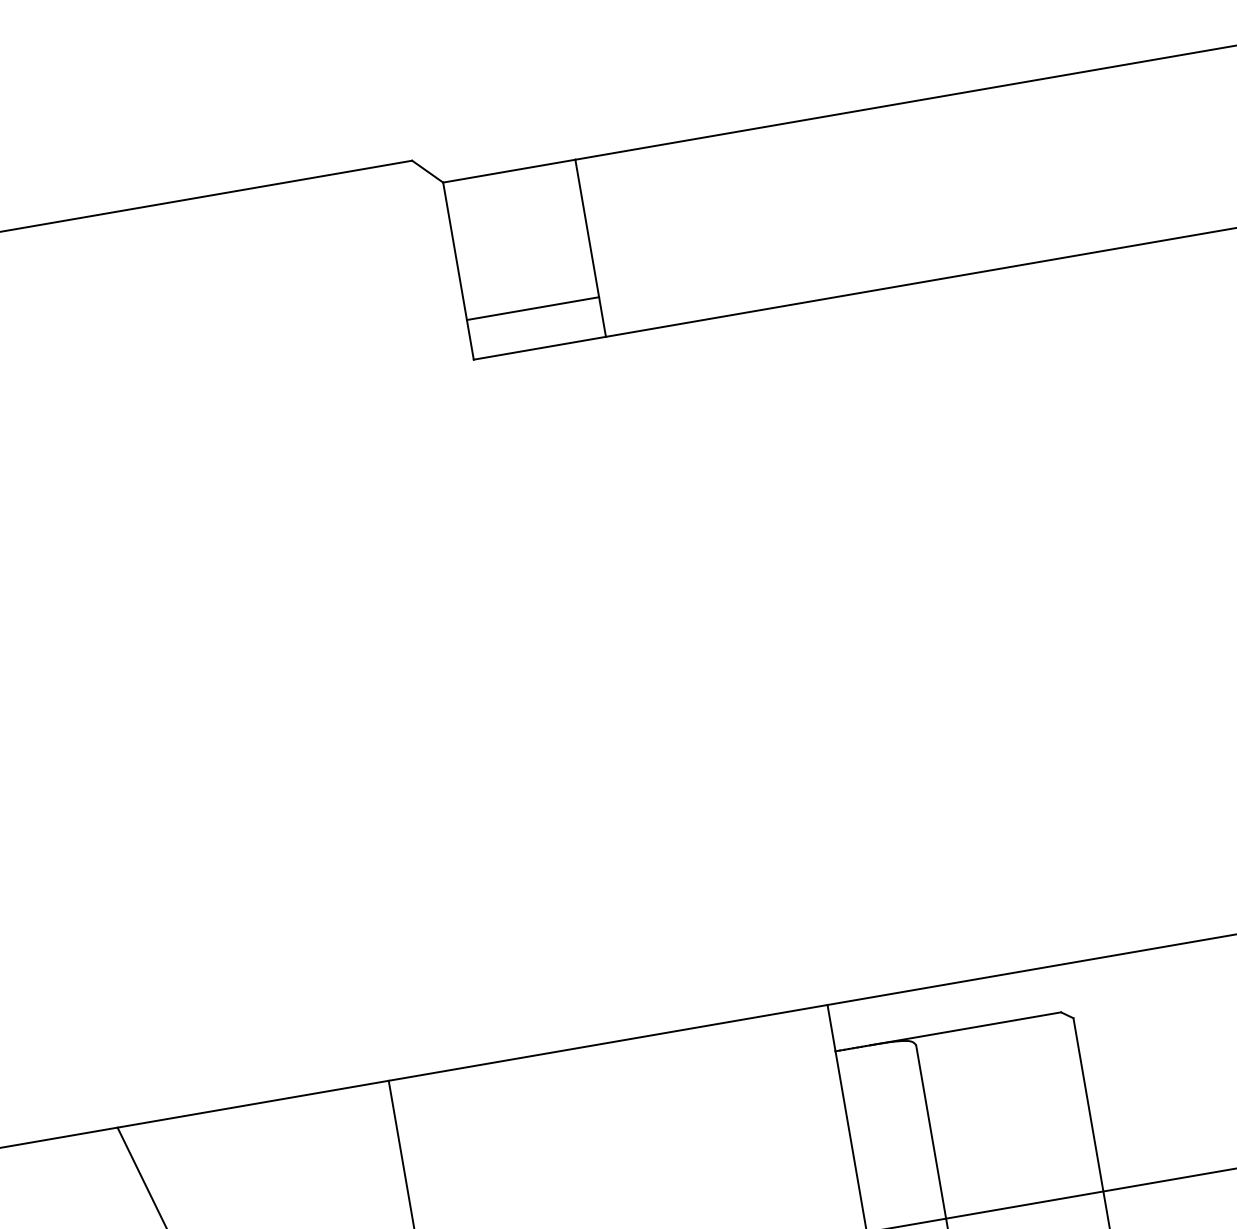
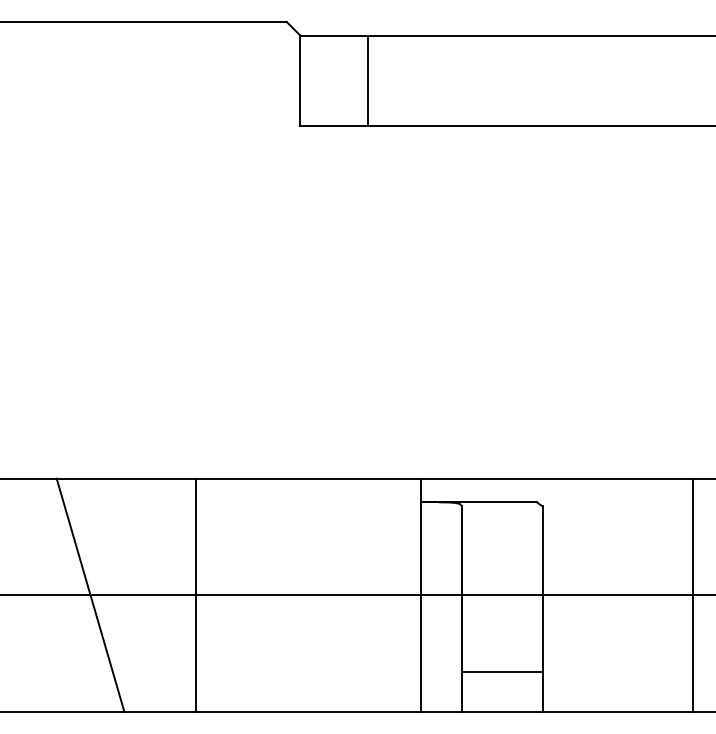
line: (533, 309) -> (334, 106), removed

